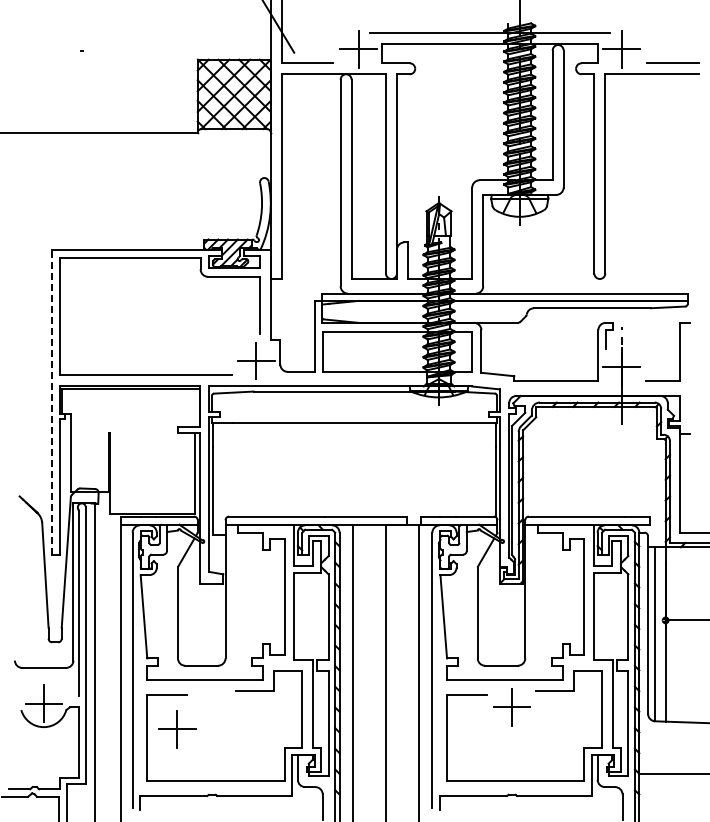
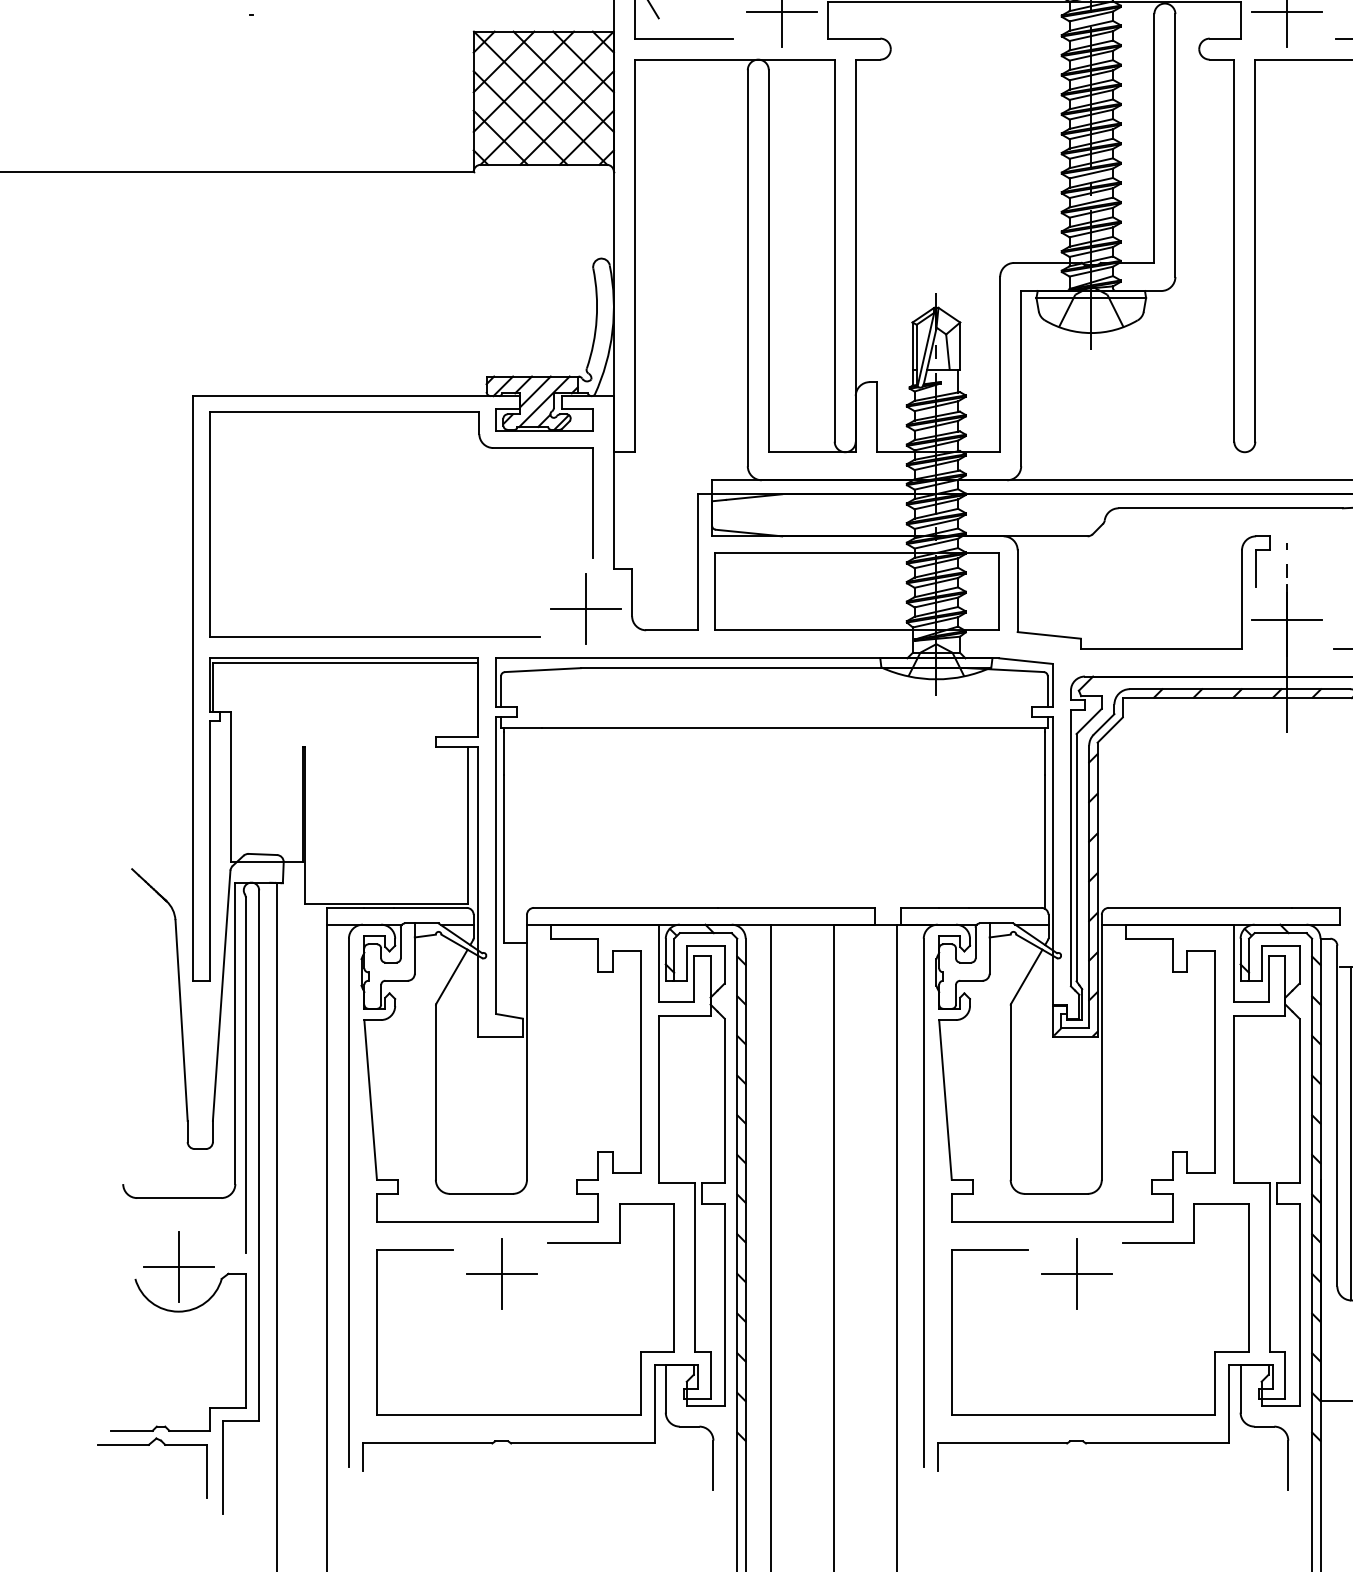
line: (51, 401) -> (193, 687), dashed -> solid
part: (177, 729) -> (502, 1273), moved

